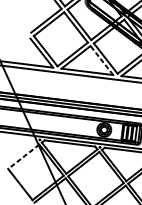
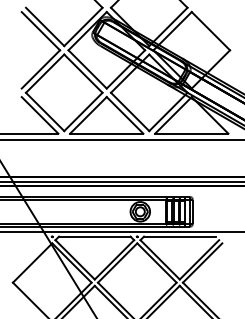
line: (102, 60) -> (125, 115), dashed -> solid
line: (23, 157) -> (32, 263), dashed -> solid

